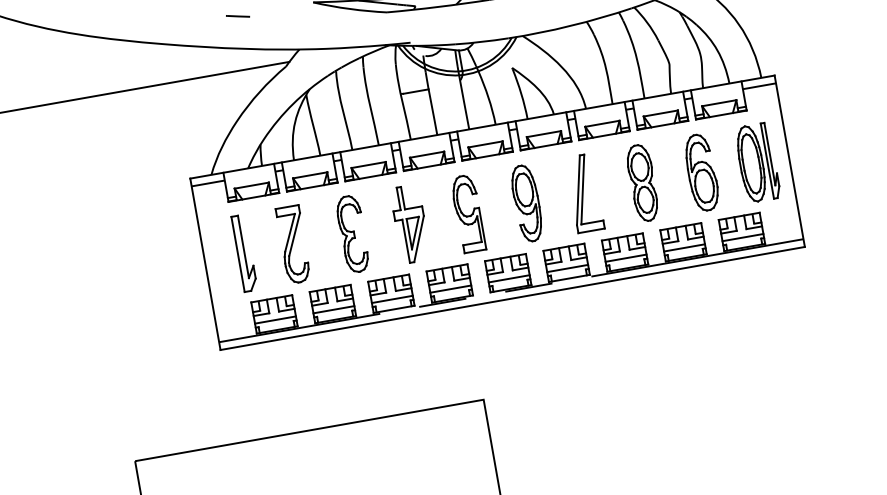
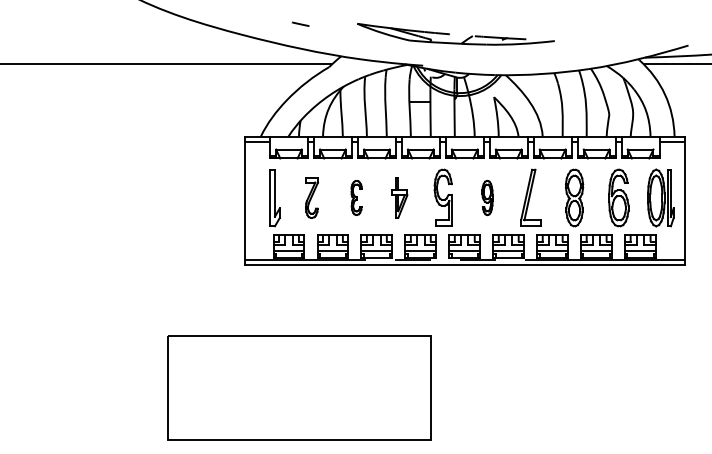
part: (526, 202) -> (487, 197), size x0.6
part: (410, 224) -> (399, 198), size x0.7
part: (352, 233) -> (356, 197), size x0.6
part: (293, 245) -> (311, 198), size x0.7

